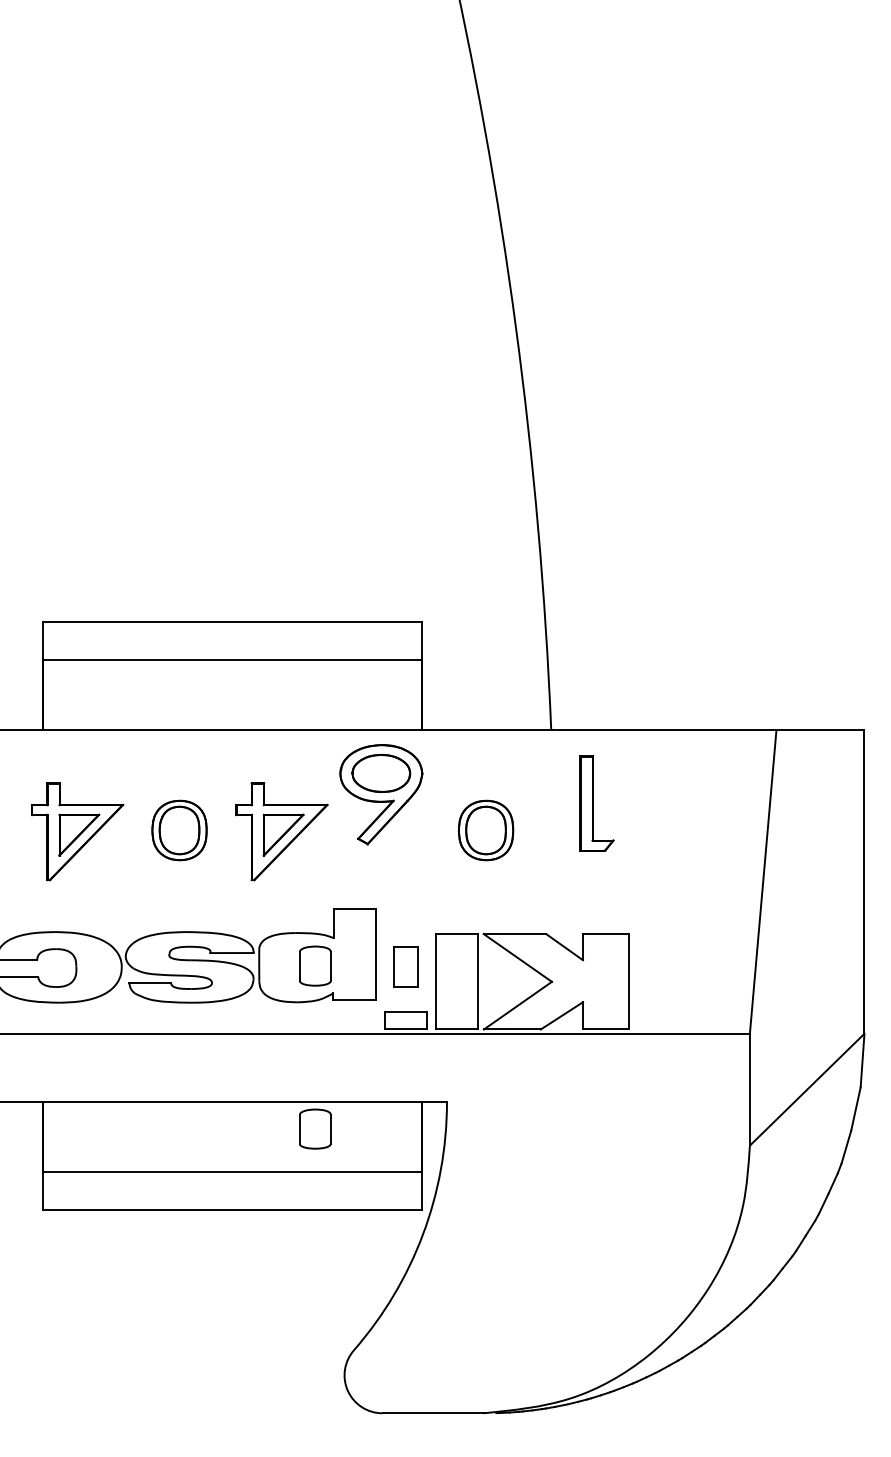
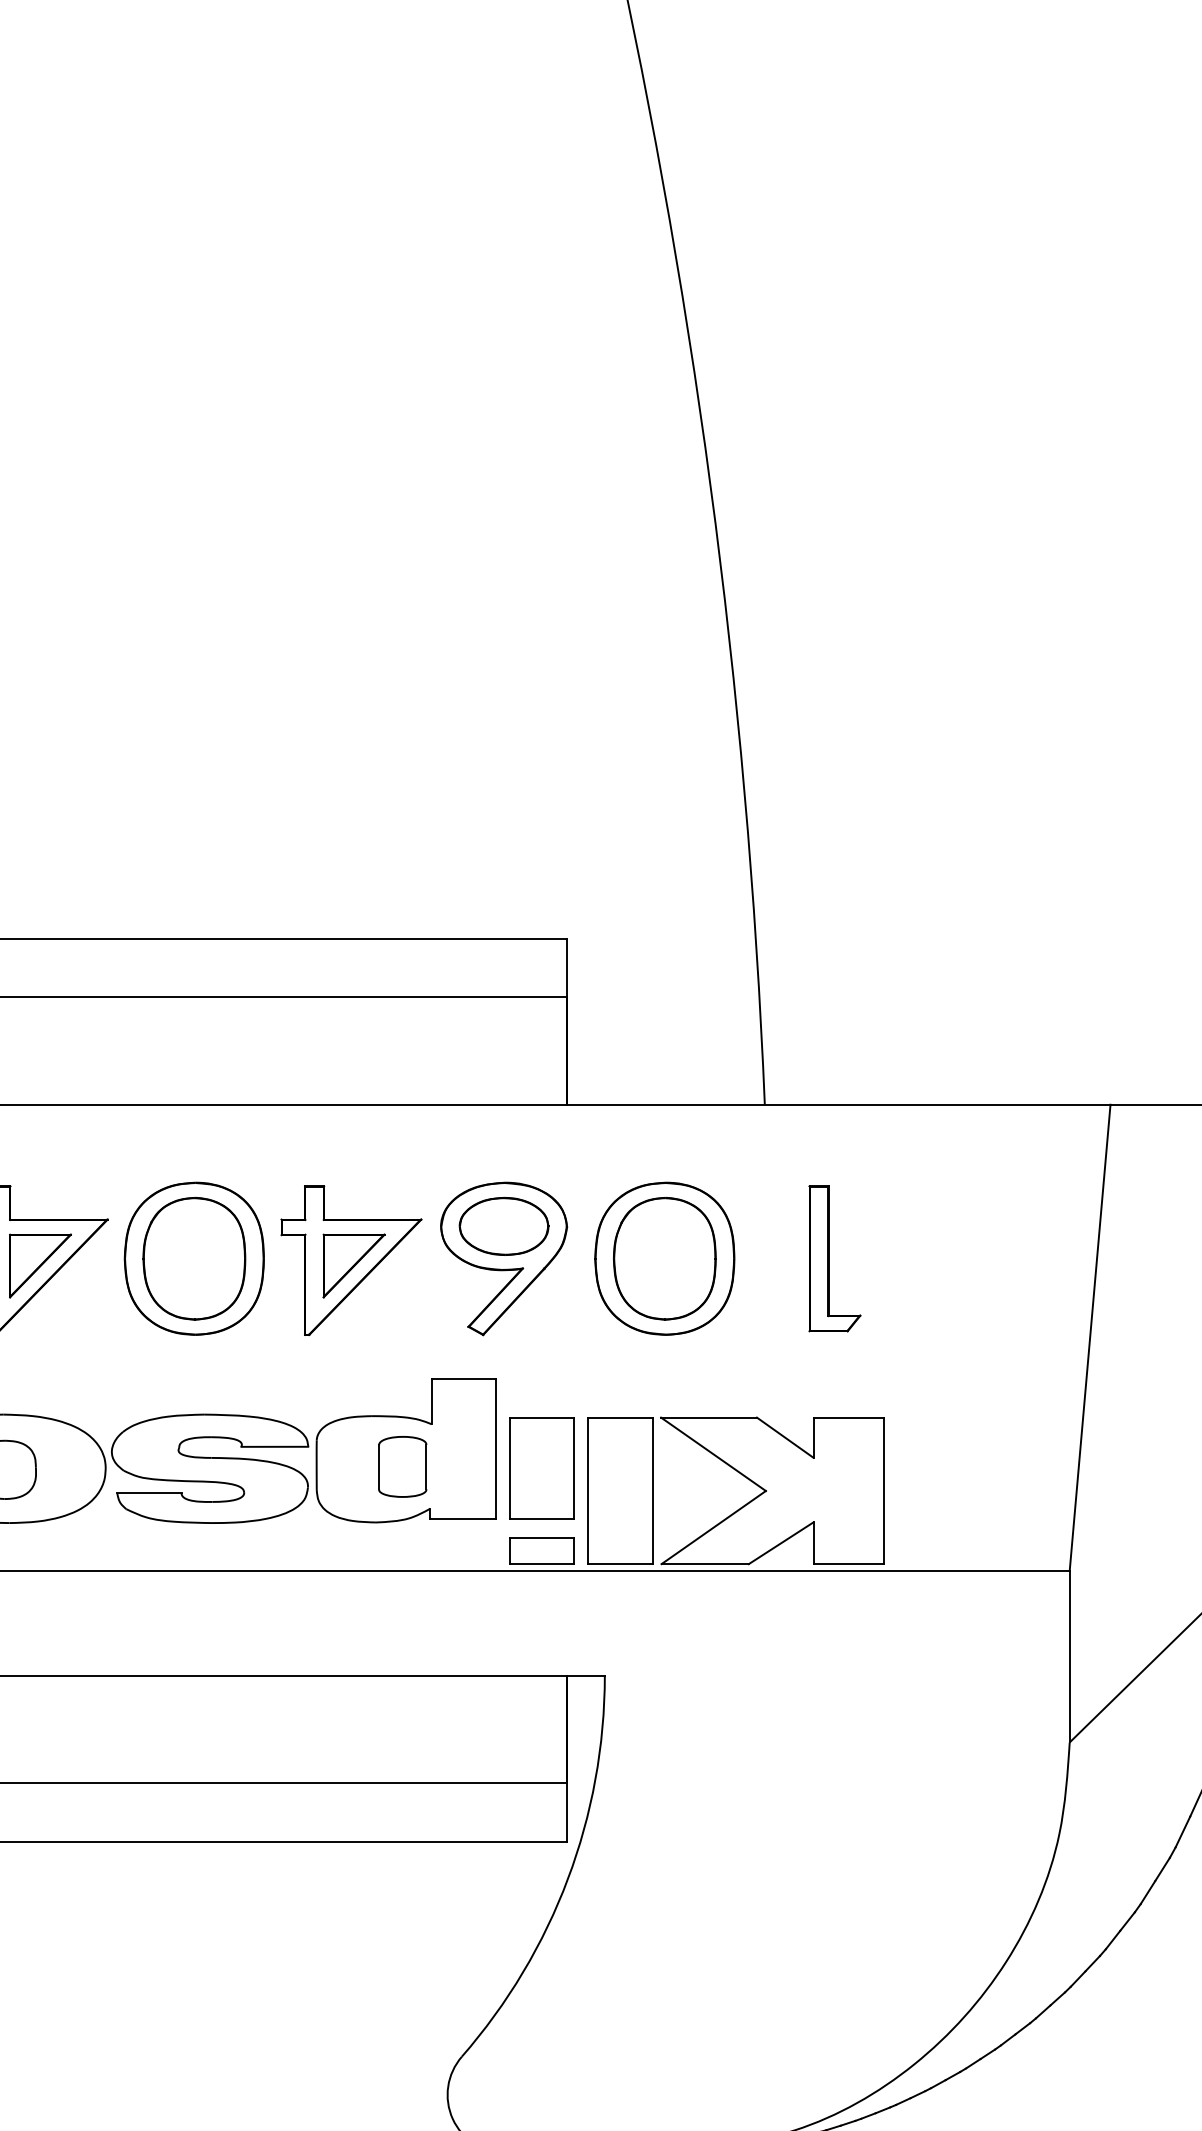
part: (381, 794) -> (504, 1258), moved
part: (596, 803) -> (834, 1258), moved
part: (179, 830) -> (194, 1258), size x1.67
part: (485, 830) -> (663, 1258), size x1.67
part: (405, 966) -> (541, 1467), size x1.67
part: (315, 1128) -> (403, 1716), removed

